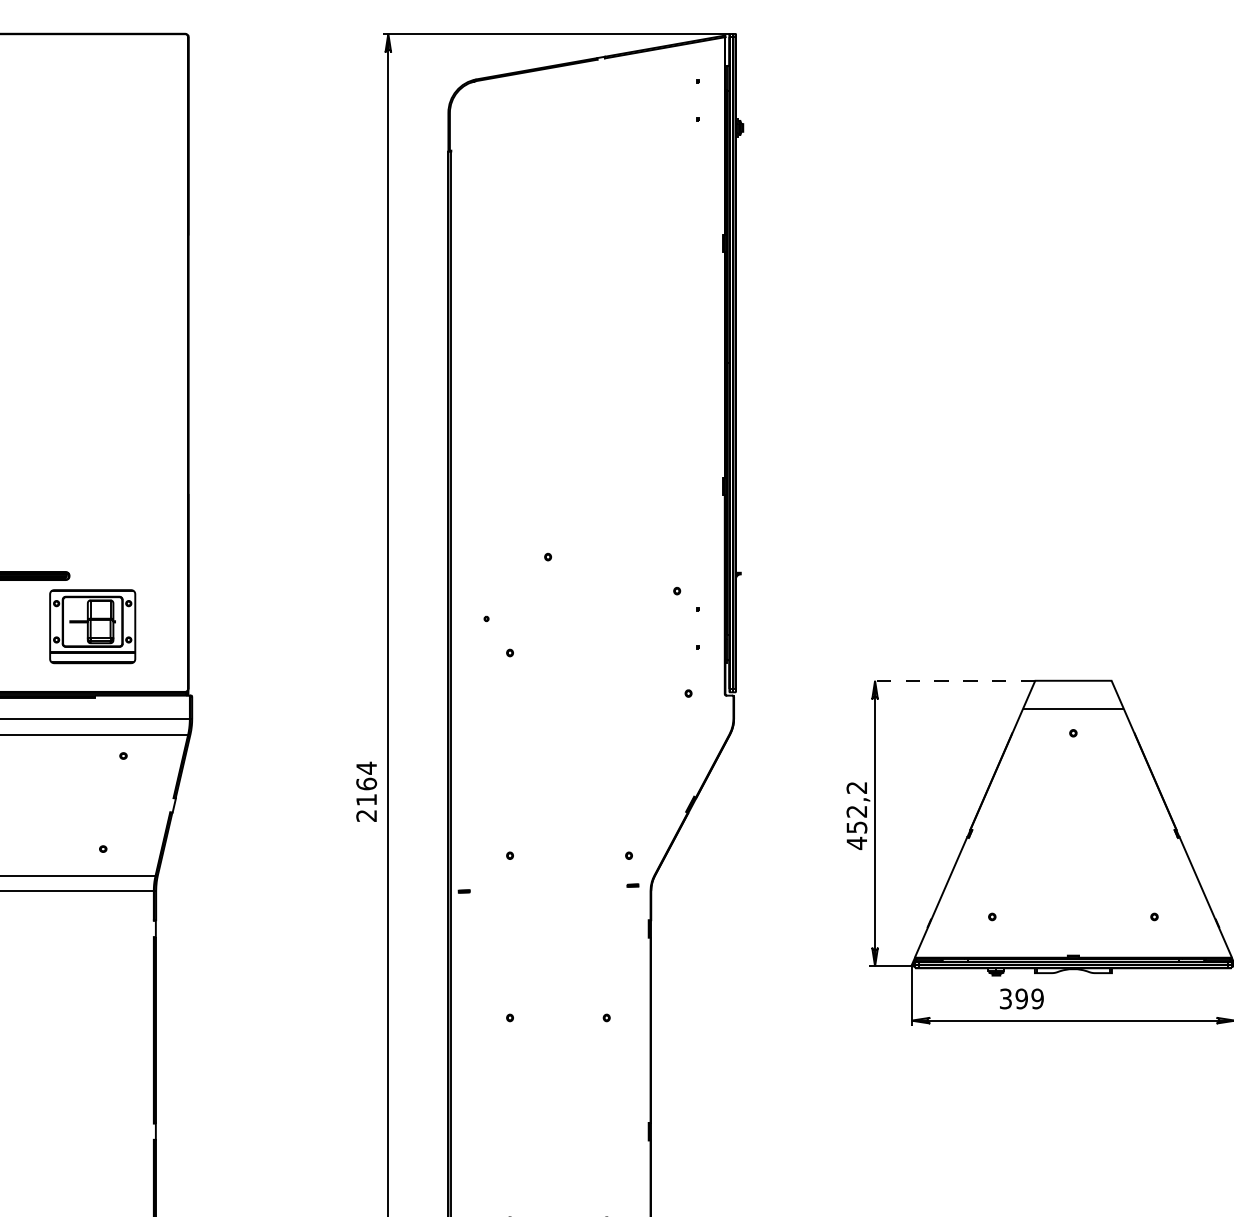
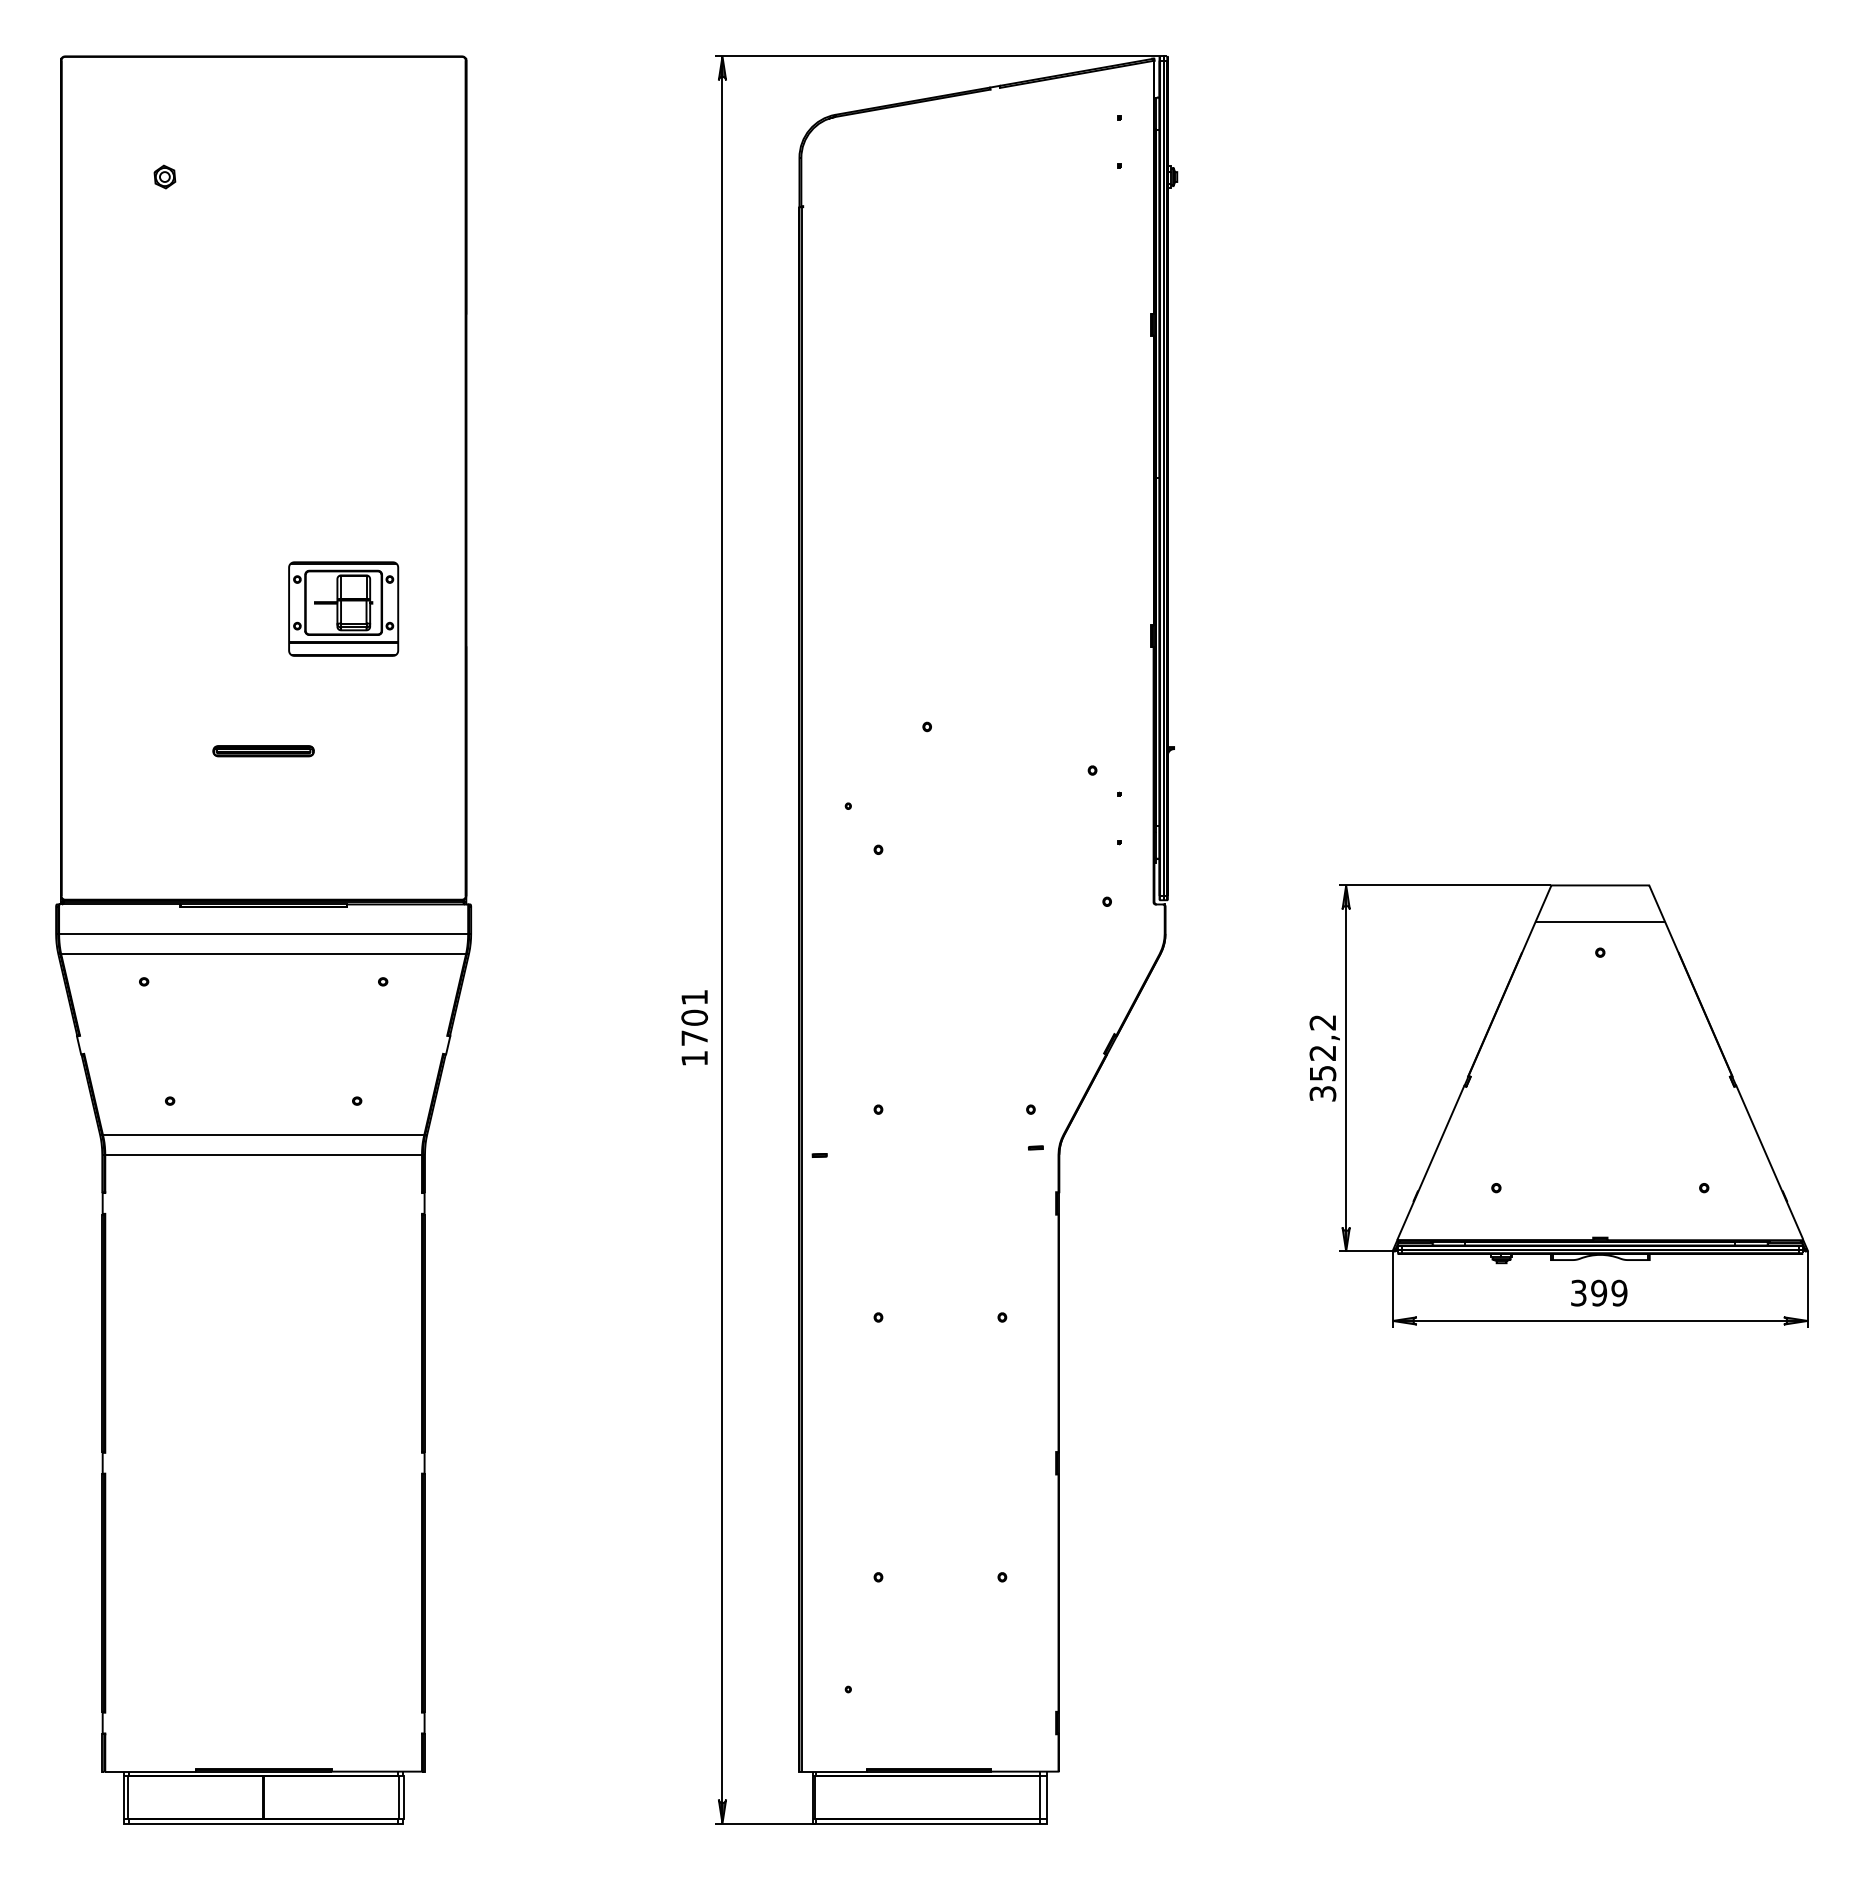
part: (92, 626) -> (343, 608), moved
line: (951, 680) -> (1444, 885), dashed -> solid
text: (366, 791) -> (694, 1027), 2164 -> 1701
text: (856, 843) -> (1322, 1093), 452,2 -> 352,2
text: (1022, 998) -> (1599, 1292), moved

